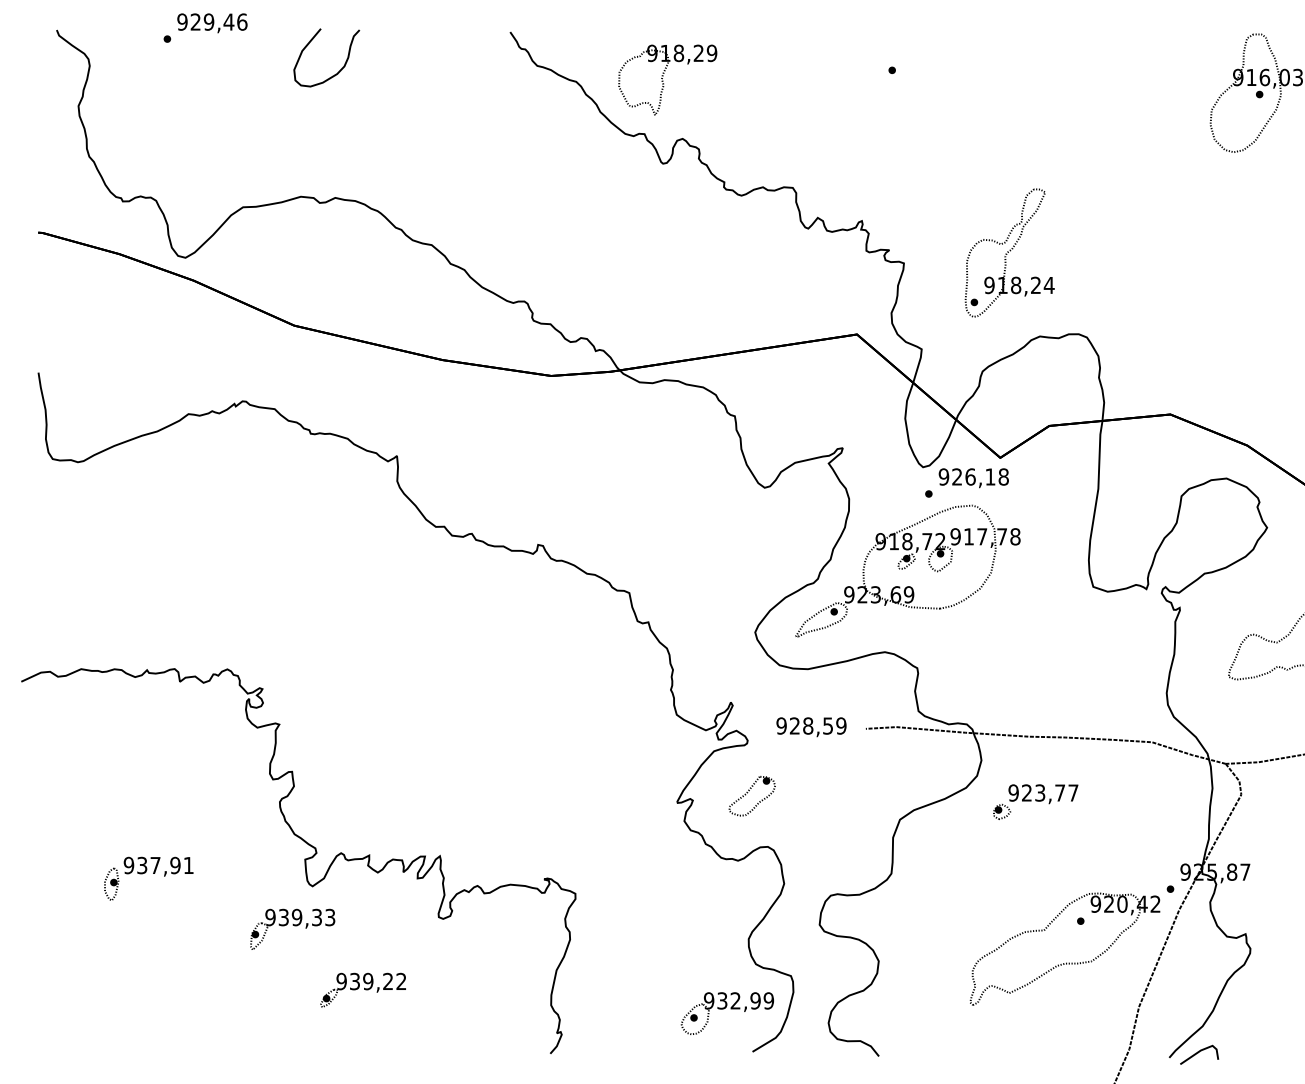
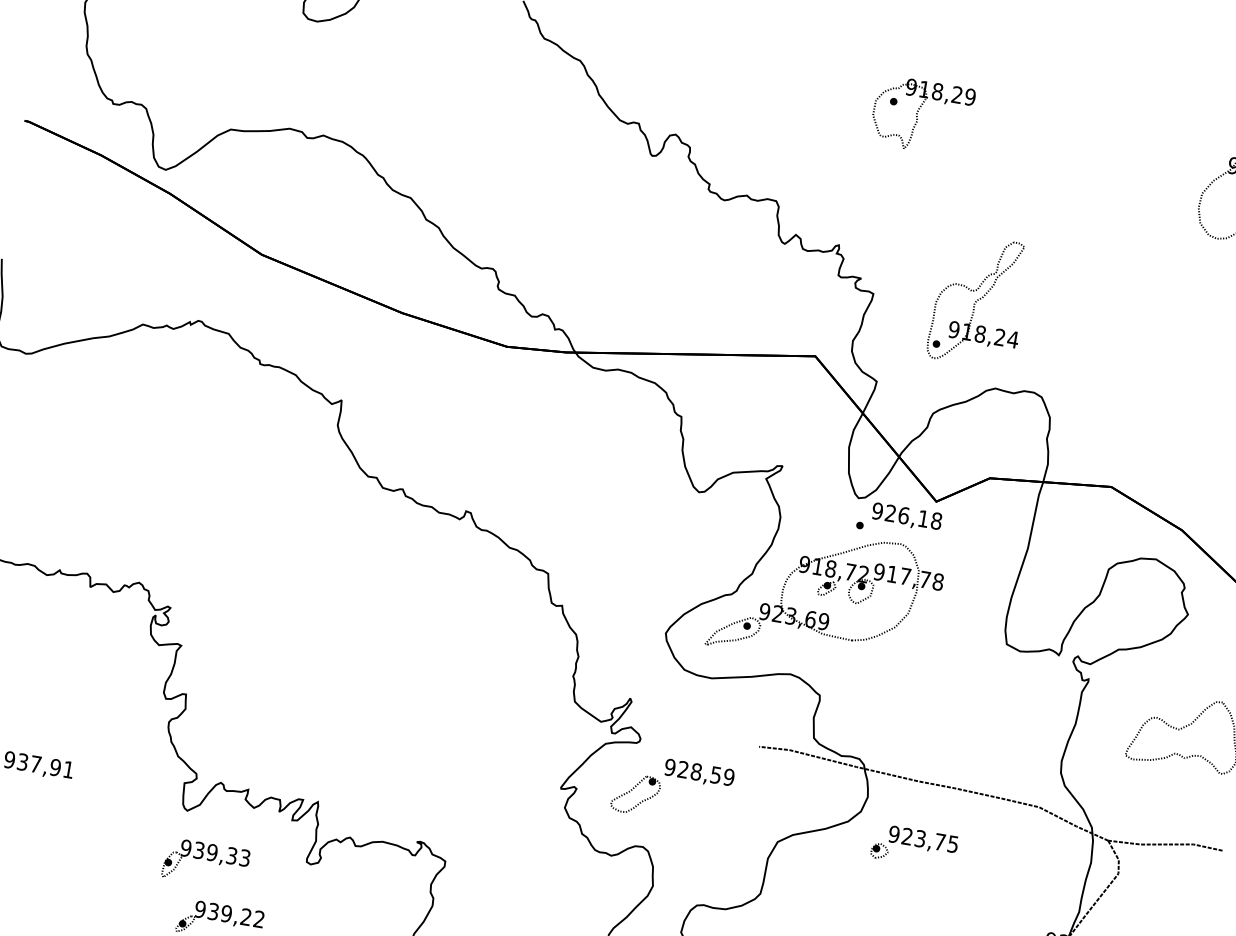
part: (667, 79) -> (922, 115), moved
text: (811, 727) -> (699, 773), moved
text: (1073, 792) -> (953, 843), 923,77 -> 923,75
part: (292, 928) -> (205, 862), moved

